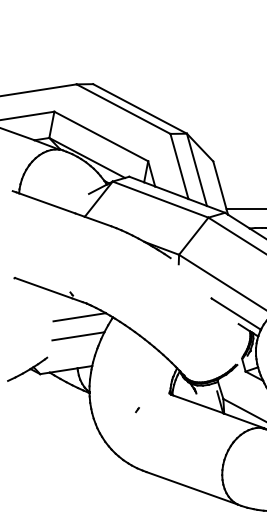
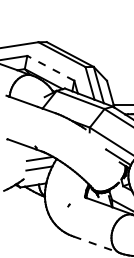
line: (100, 136) -> (50, 68), solid -> dashed
line: (192, 487) -> (96, 244), solid -> dashed

